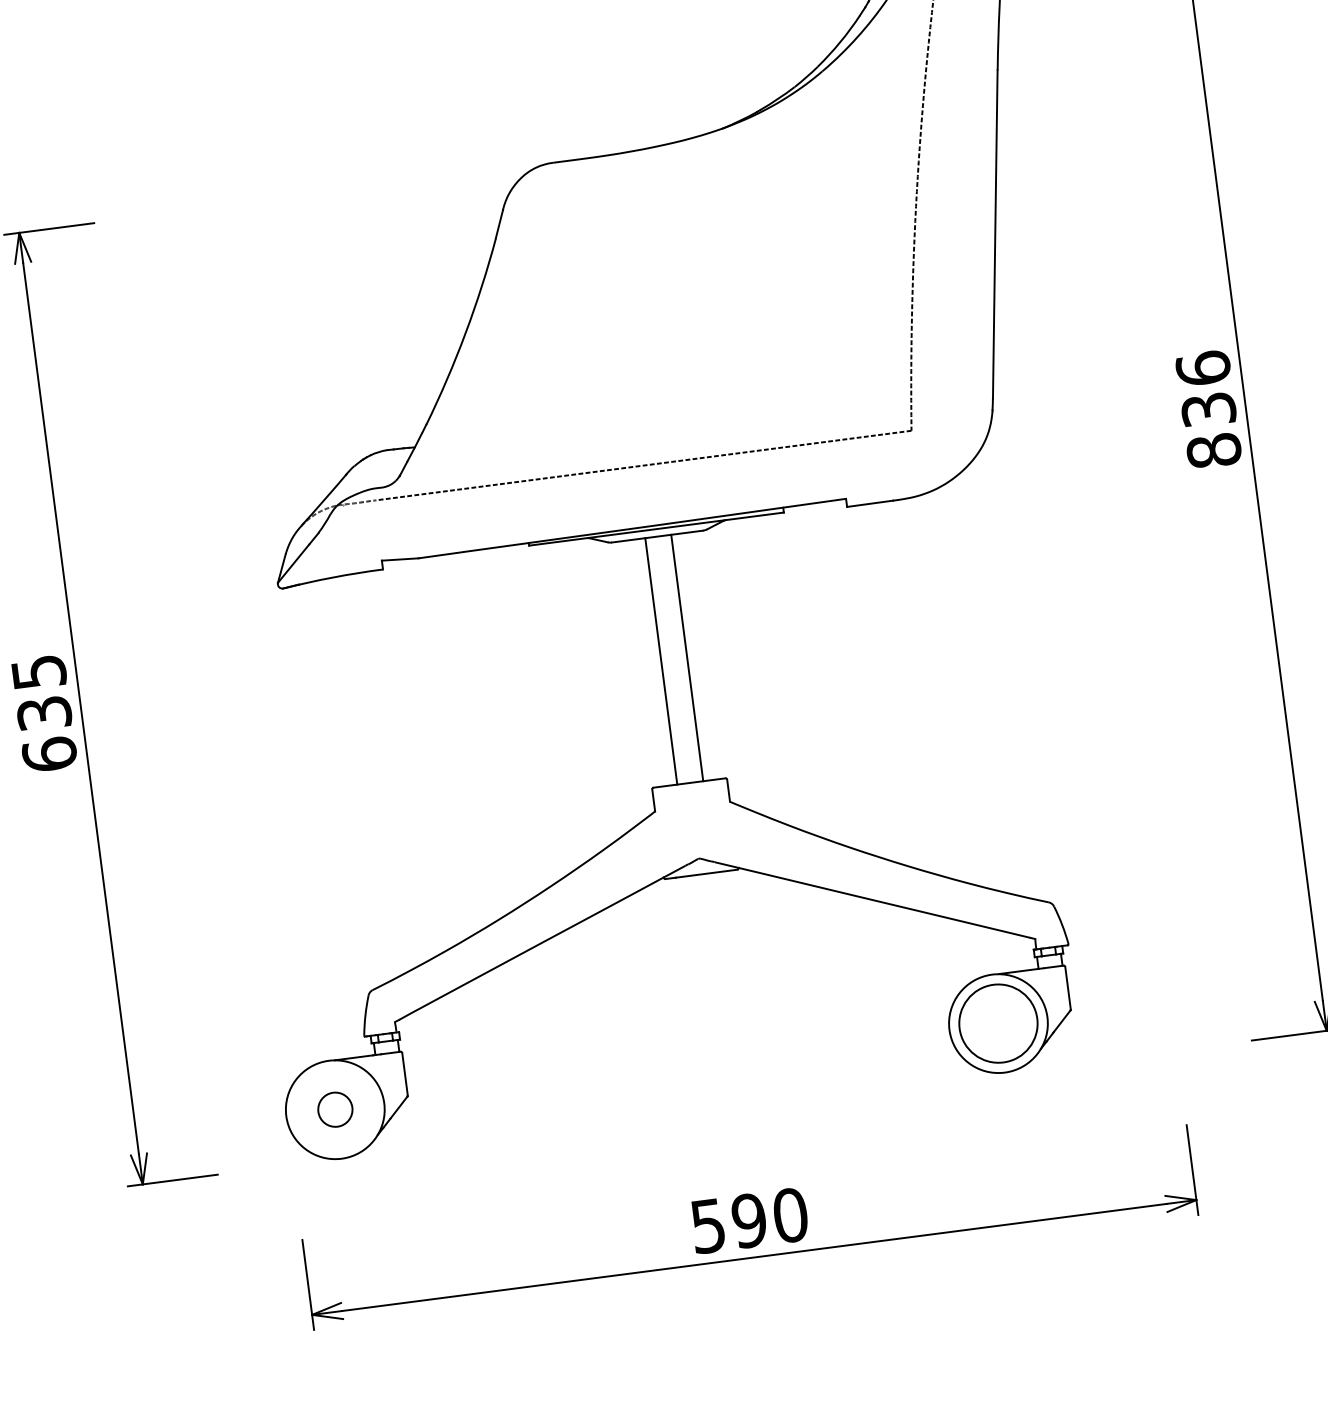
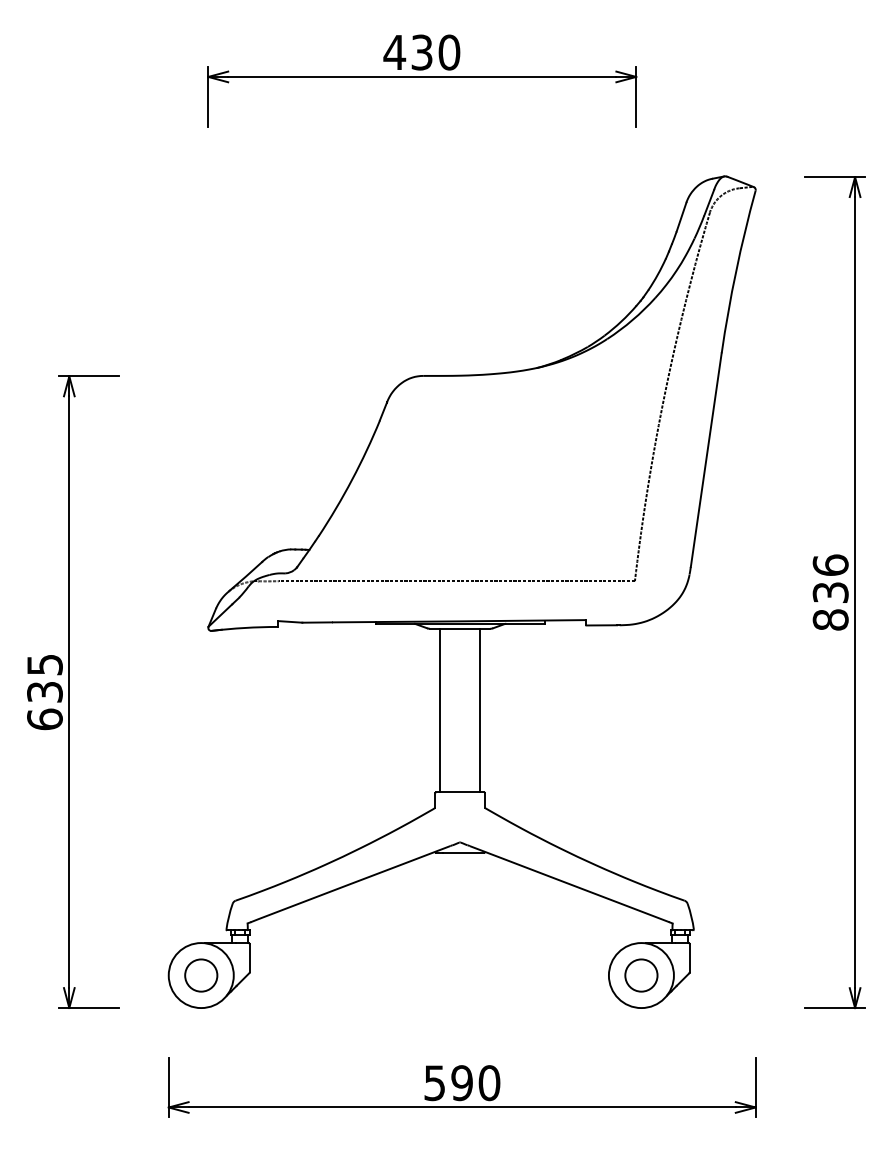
line: (687, 657) -> (440, 710), moved
line: (661, 661) -> (480, 710), moved
circle: (998, 1023) -> (641, 975), size x0.62
circle: (335, 1109) -> (201, 975), size x1.43

